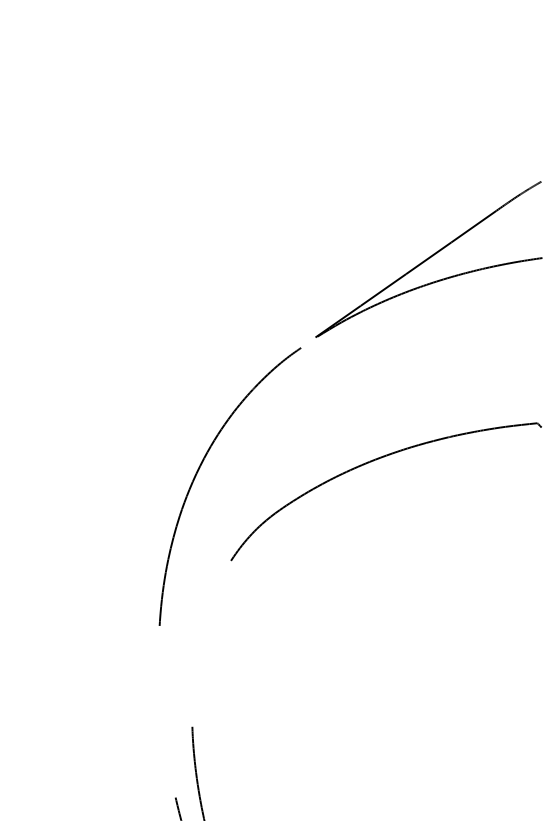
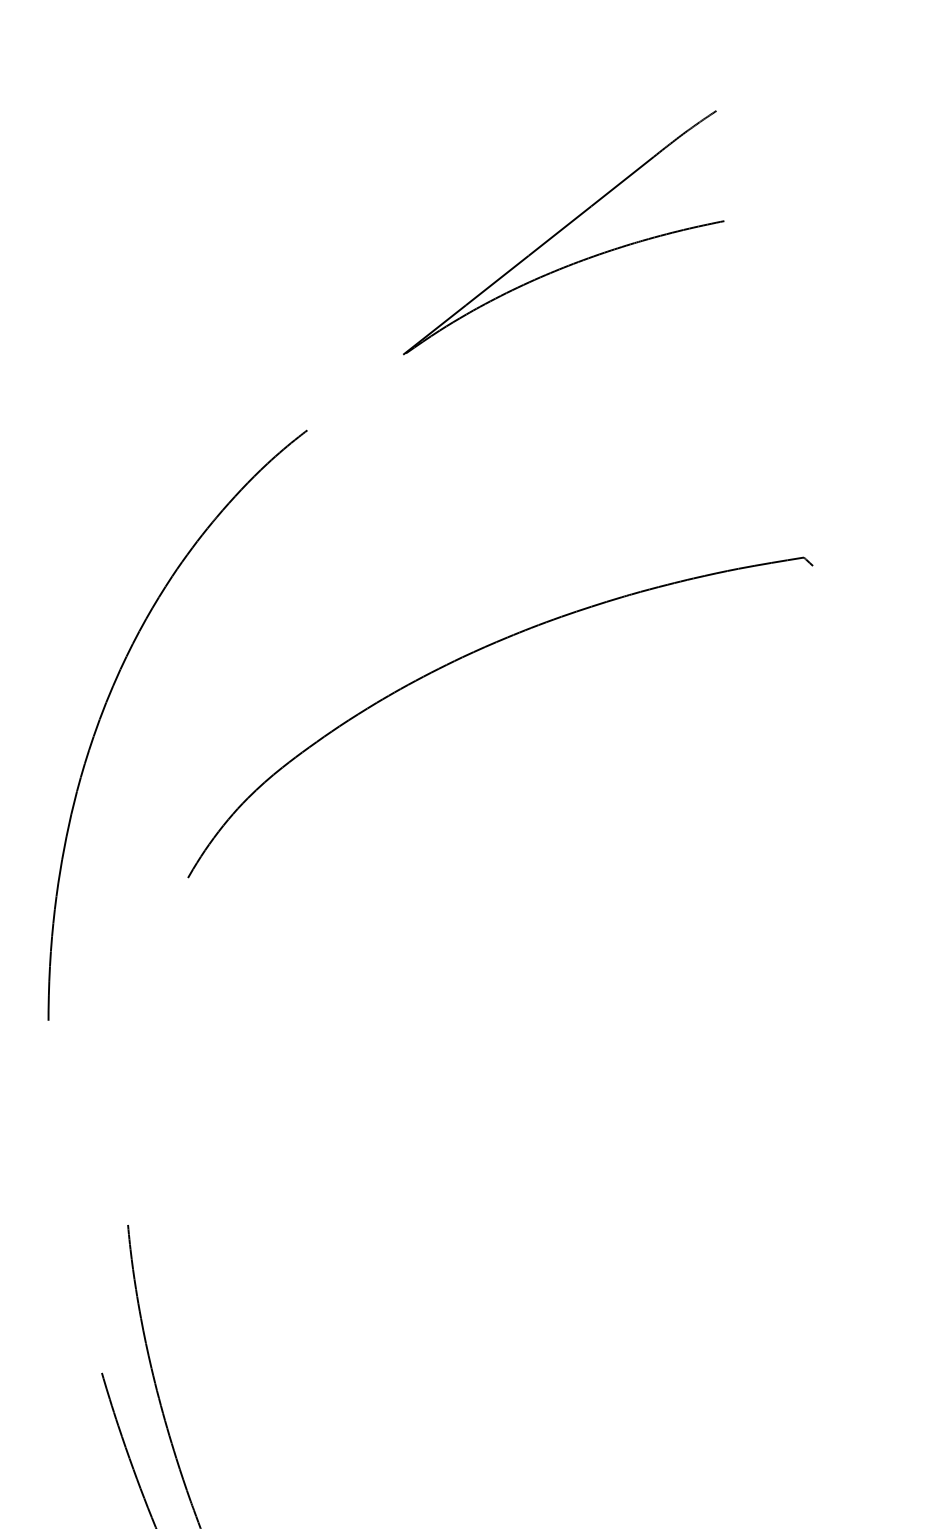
part: (428, 259) -> (559, 232), size x0.7

